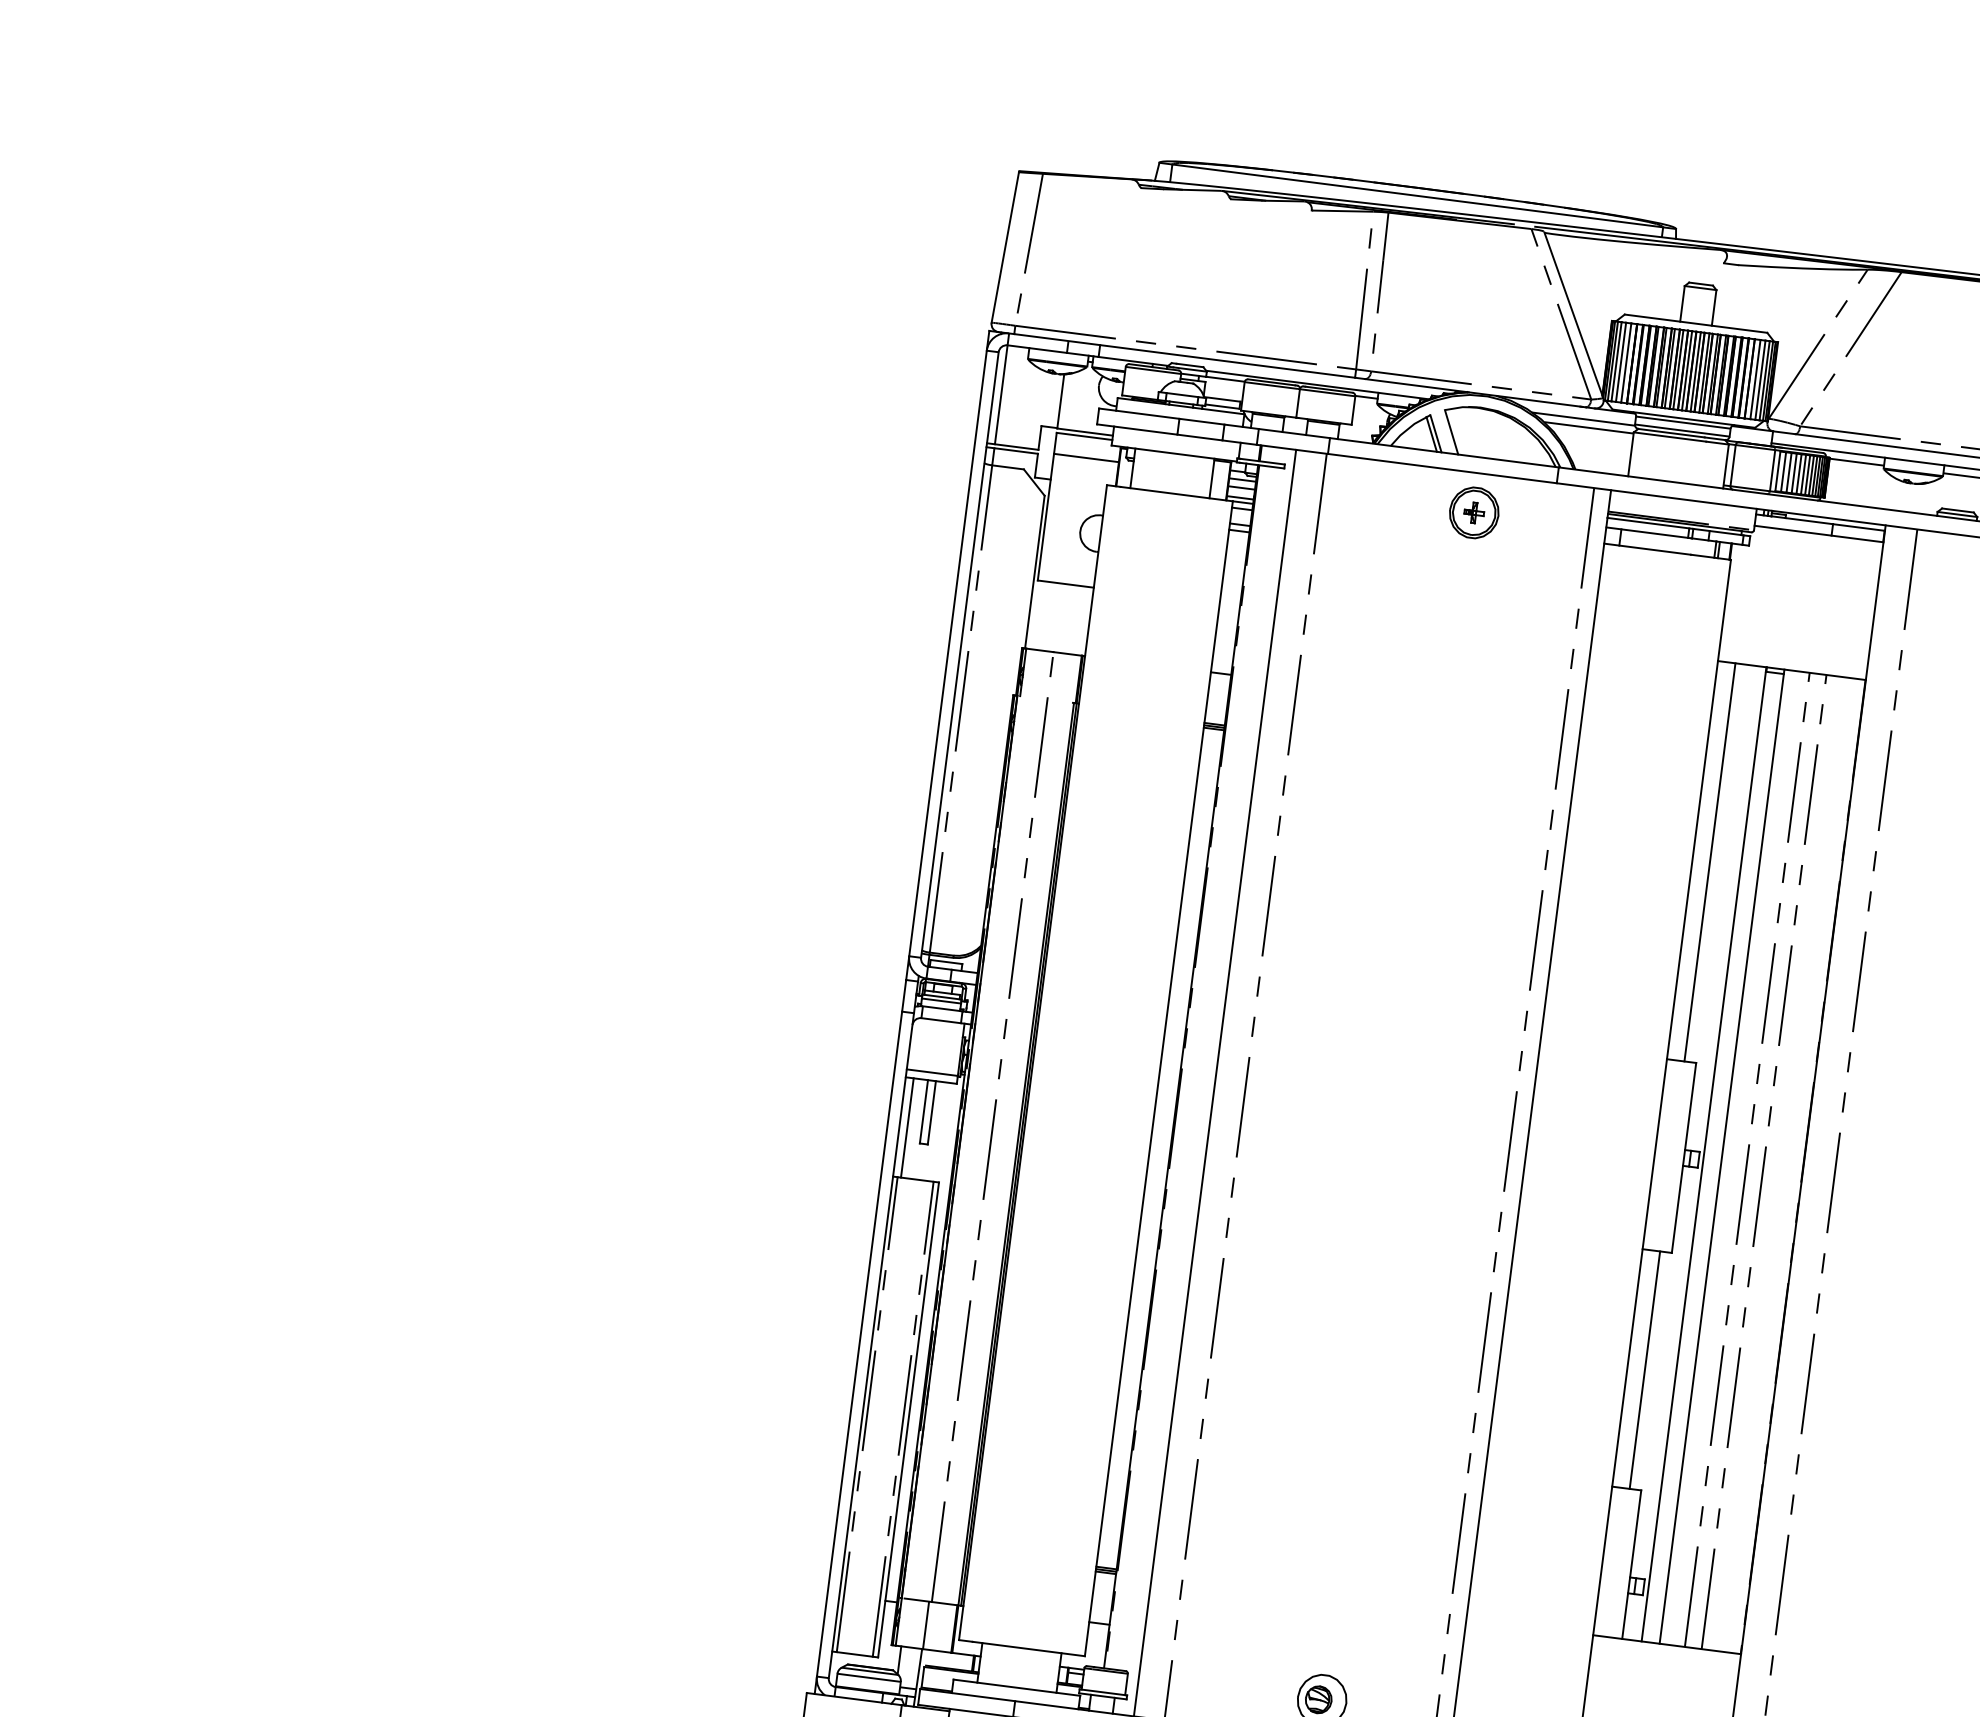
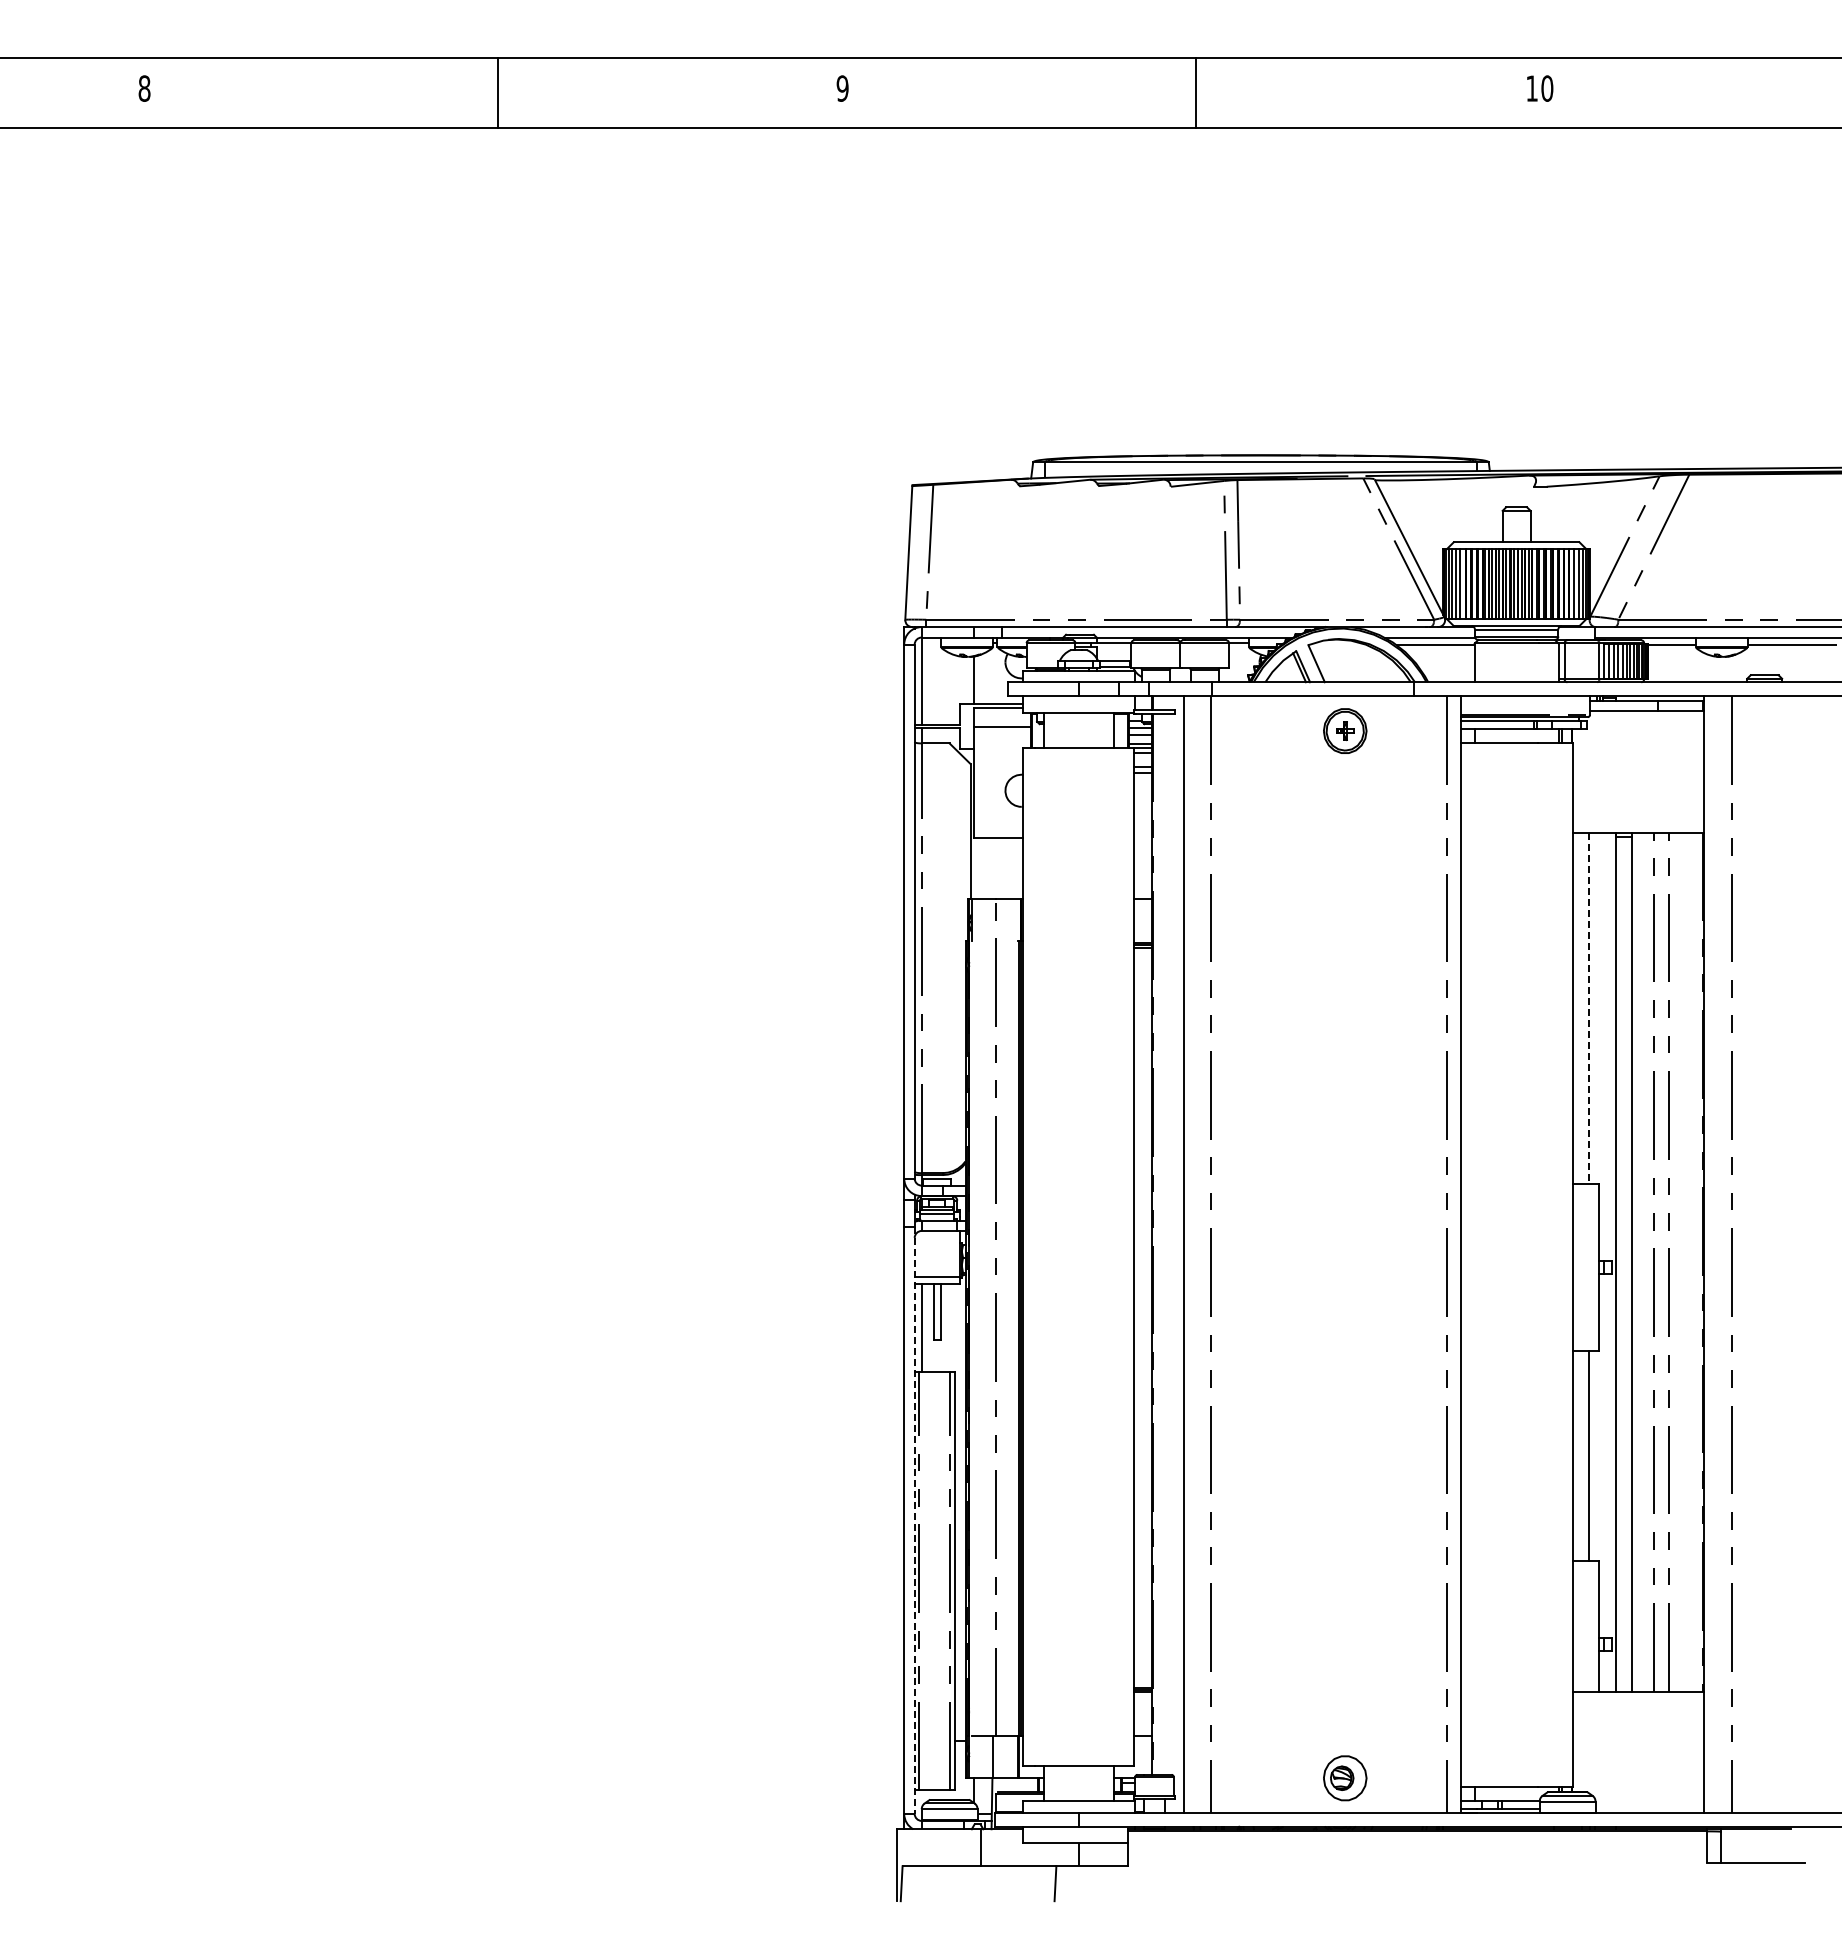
line: (1709, 862) -> (1588, 1008), solid -> dashed
line: (871, 1346) -> (914, 1521), solid -> dashed

